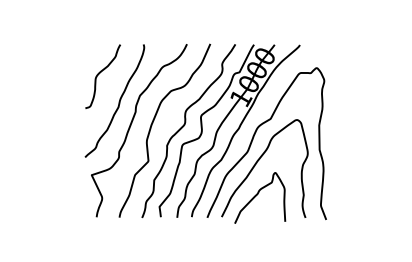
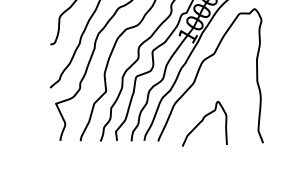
curve: (257, 163) -> (202, 93), removed

